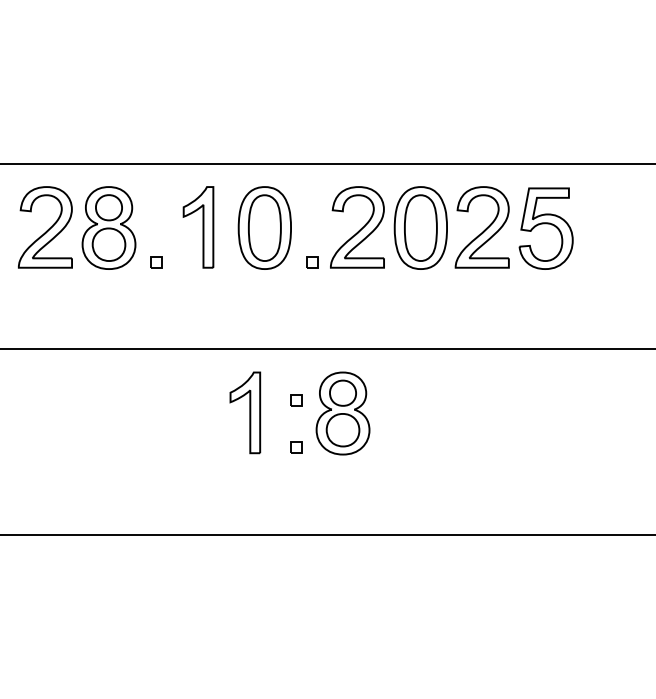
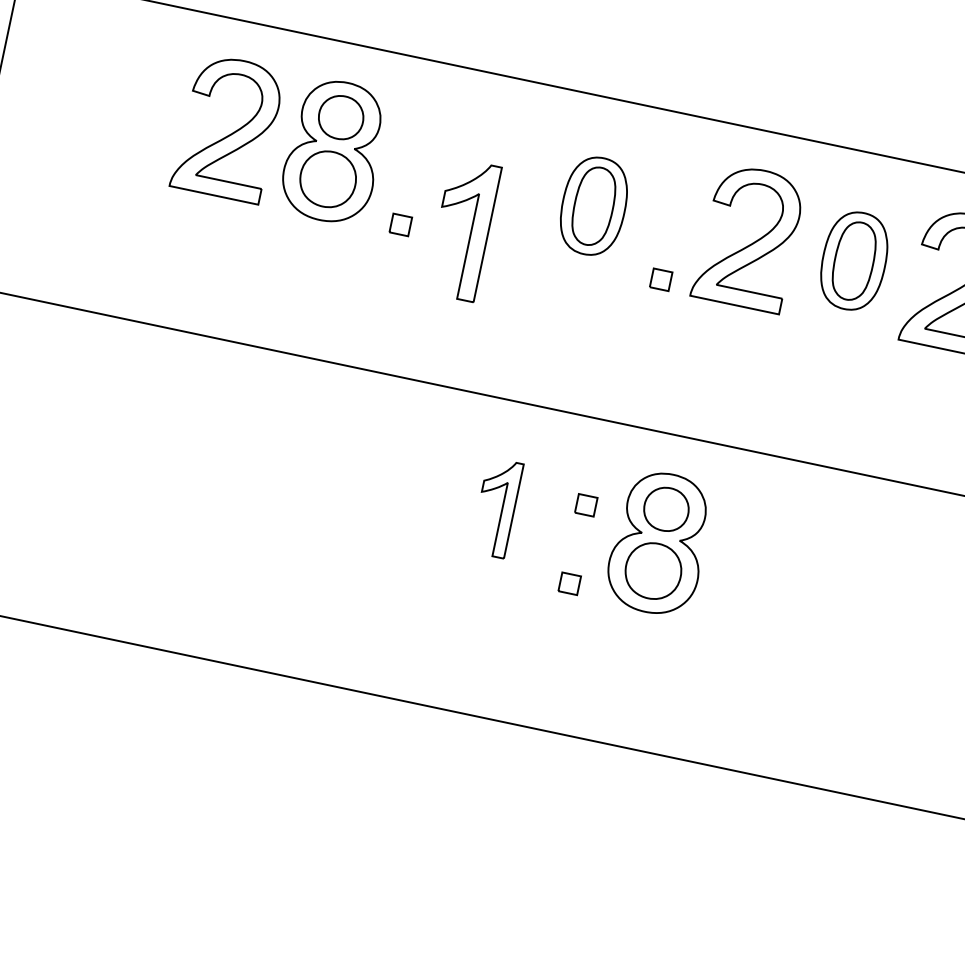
part: (198, 227) -> (462, 229), moved
part: (264, 227) -> (593, 205), size x0.7
part: (420, 227) -> (853, 260), size x0.7
part: (245, 412) -> (496, 507), size x0.7

